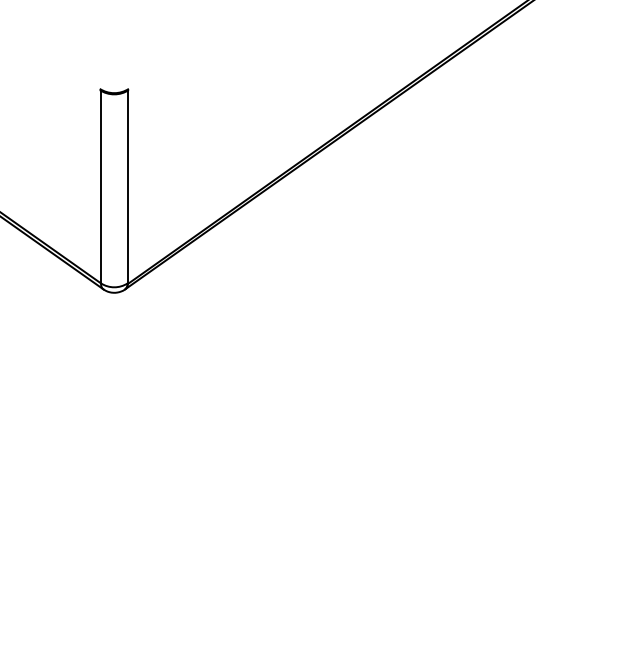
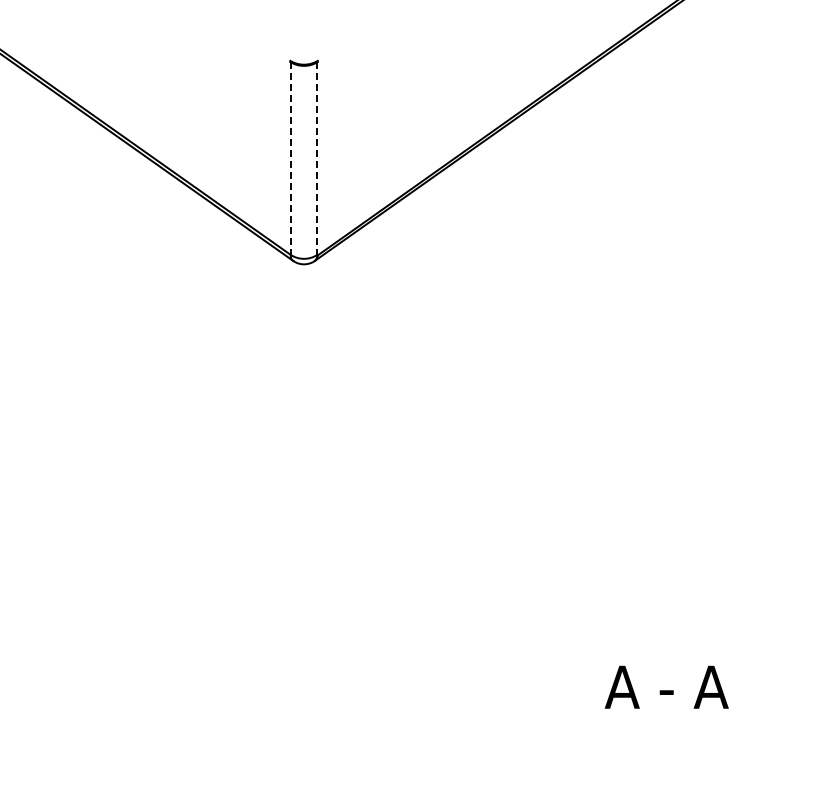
line: (100, 187) -> (290, 159), solid -> dashed
line: (127, 187) -> (317, 159), solid -> dashed

